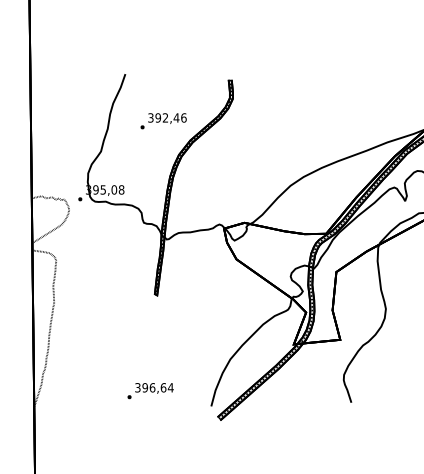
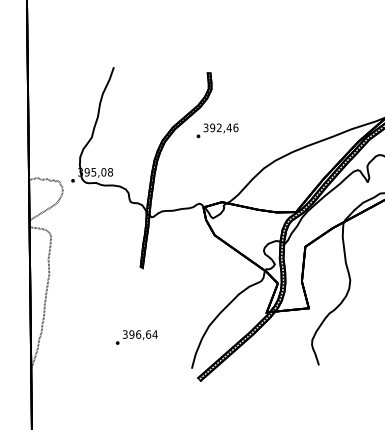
text: (163, 121) -> (217, 131), moved
text: (150, 391) -> (136, 337), moved

